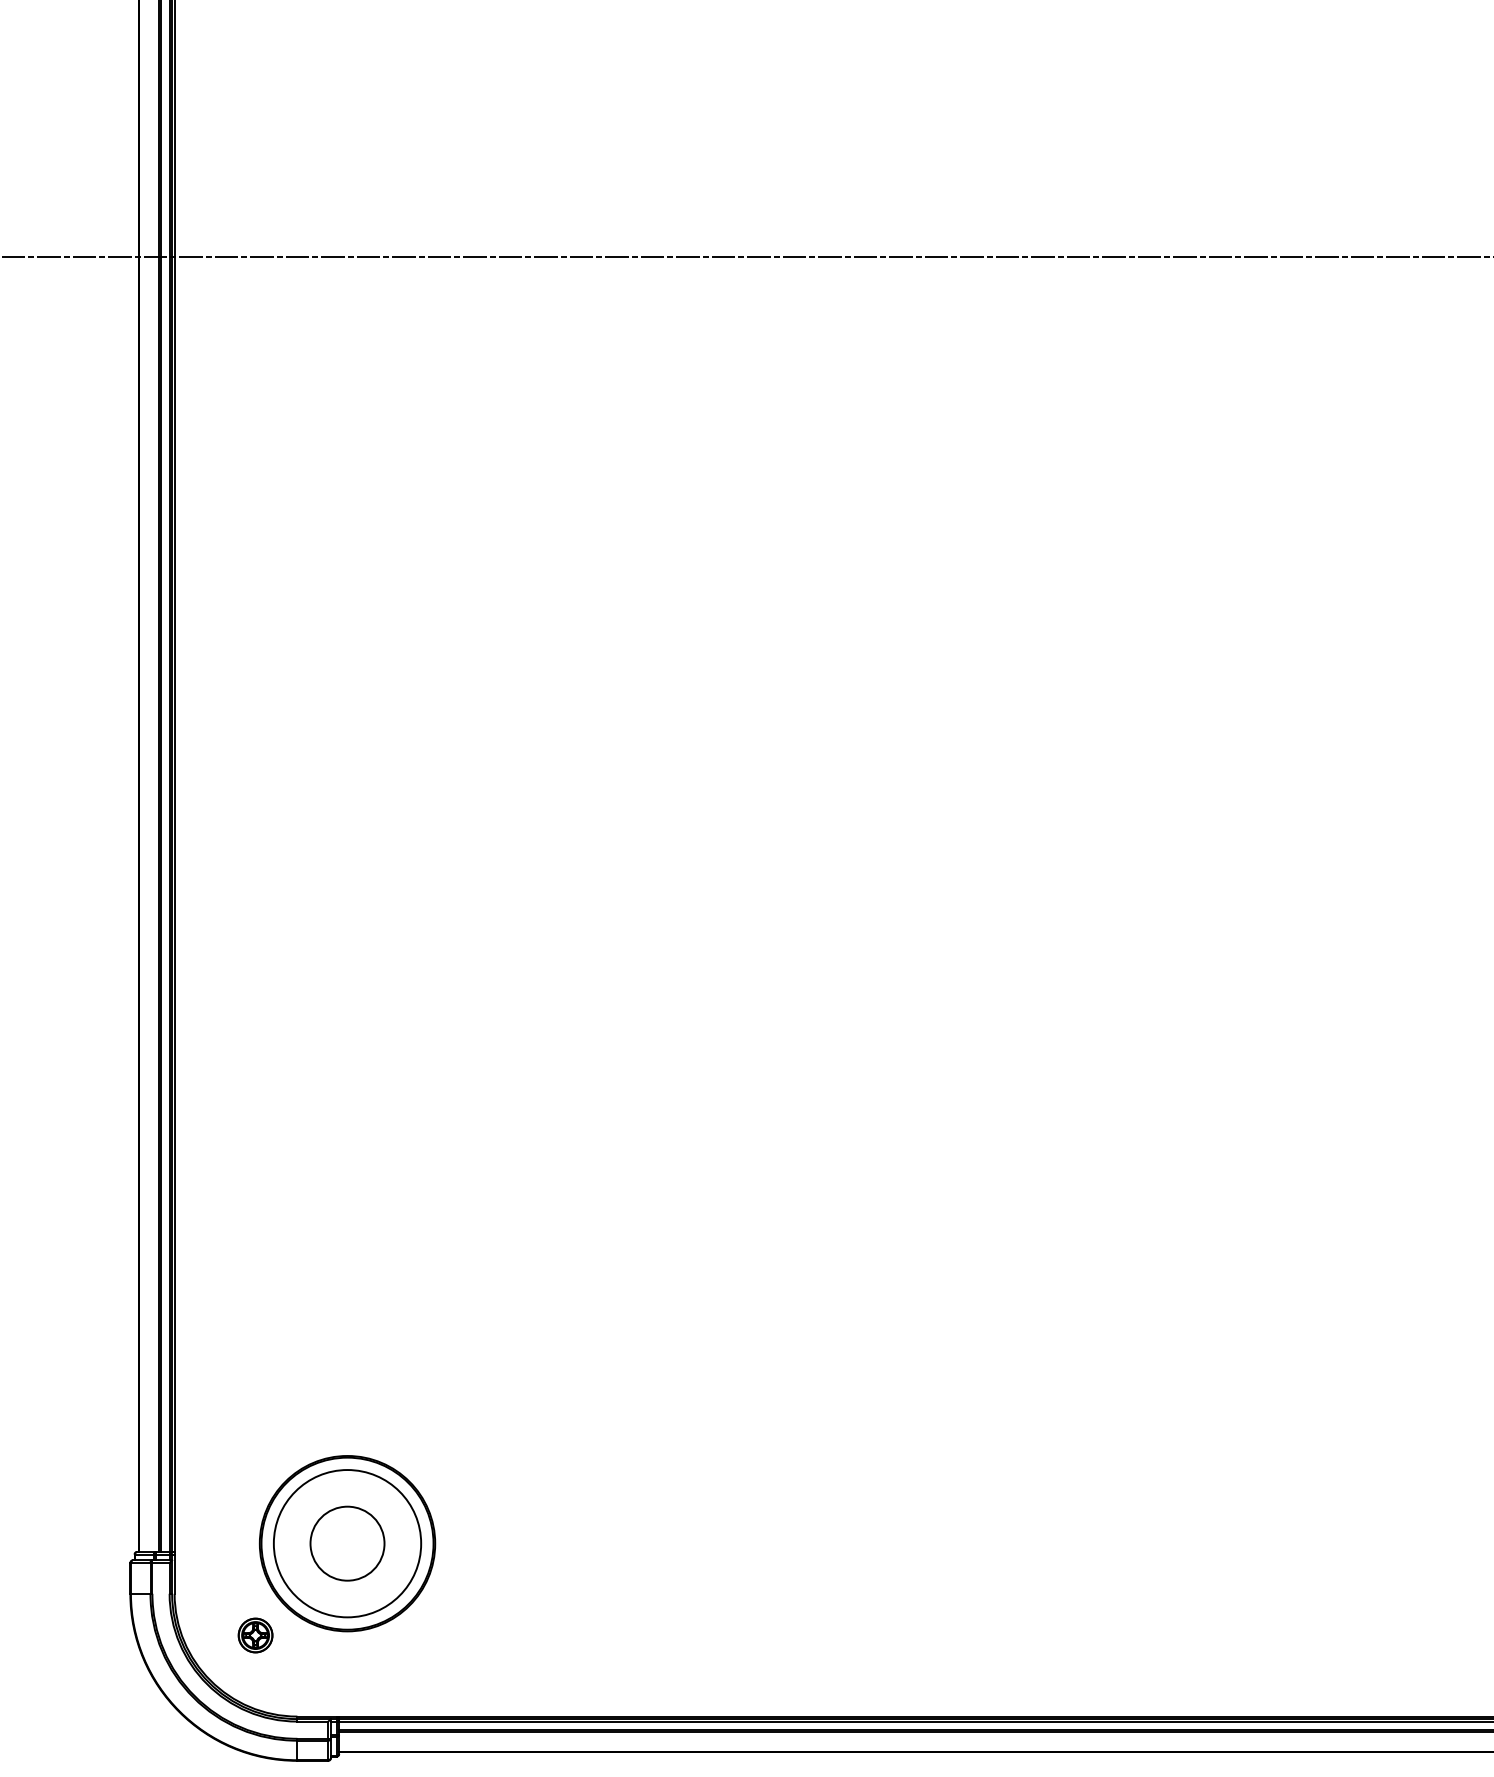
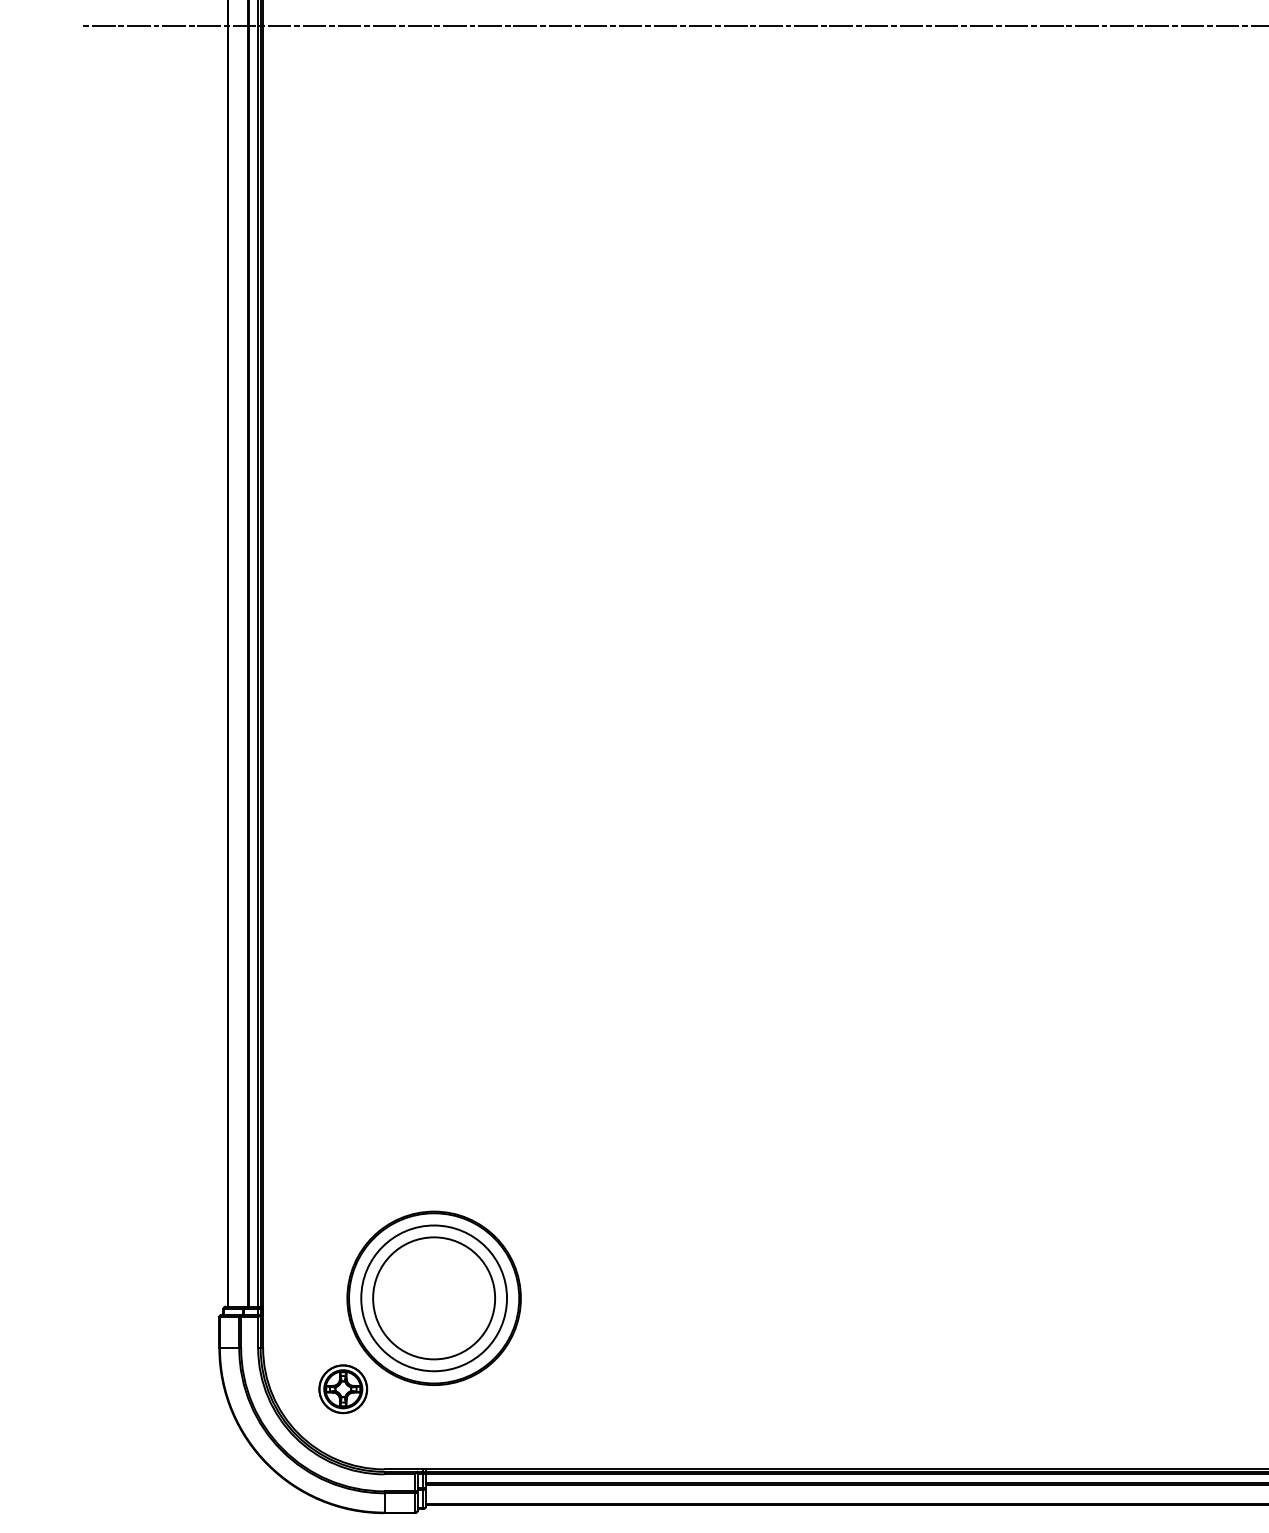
circle: (347, 1543) -> (434, 1298), size x1.67
part: (255, 1635) -> (343, 1389), size x1.43

